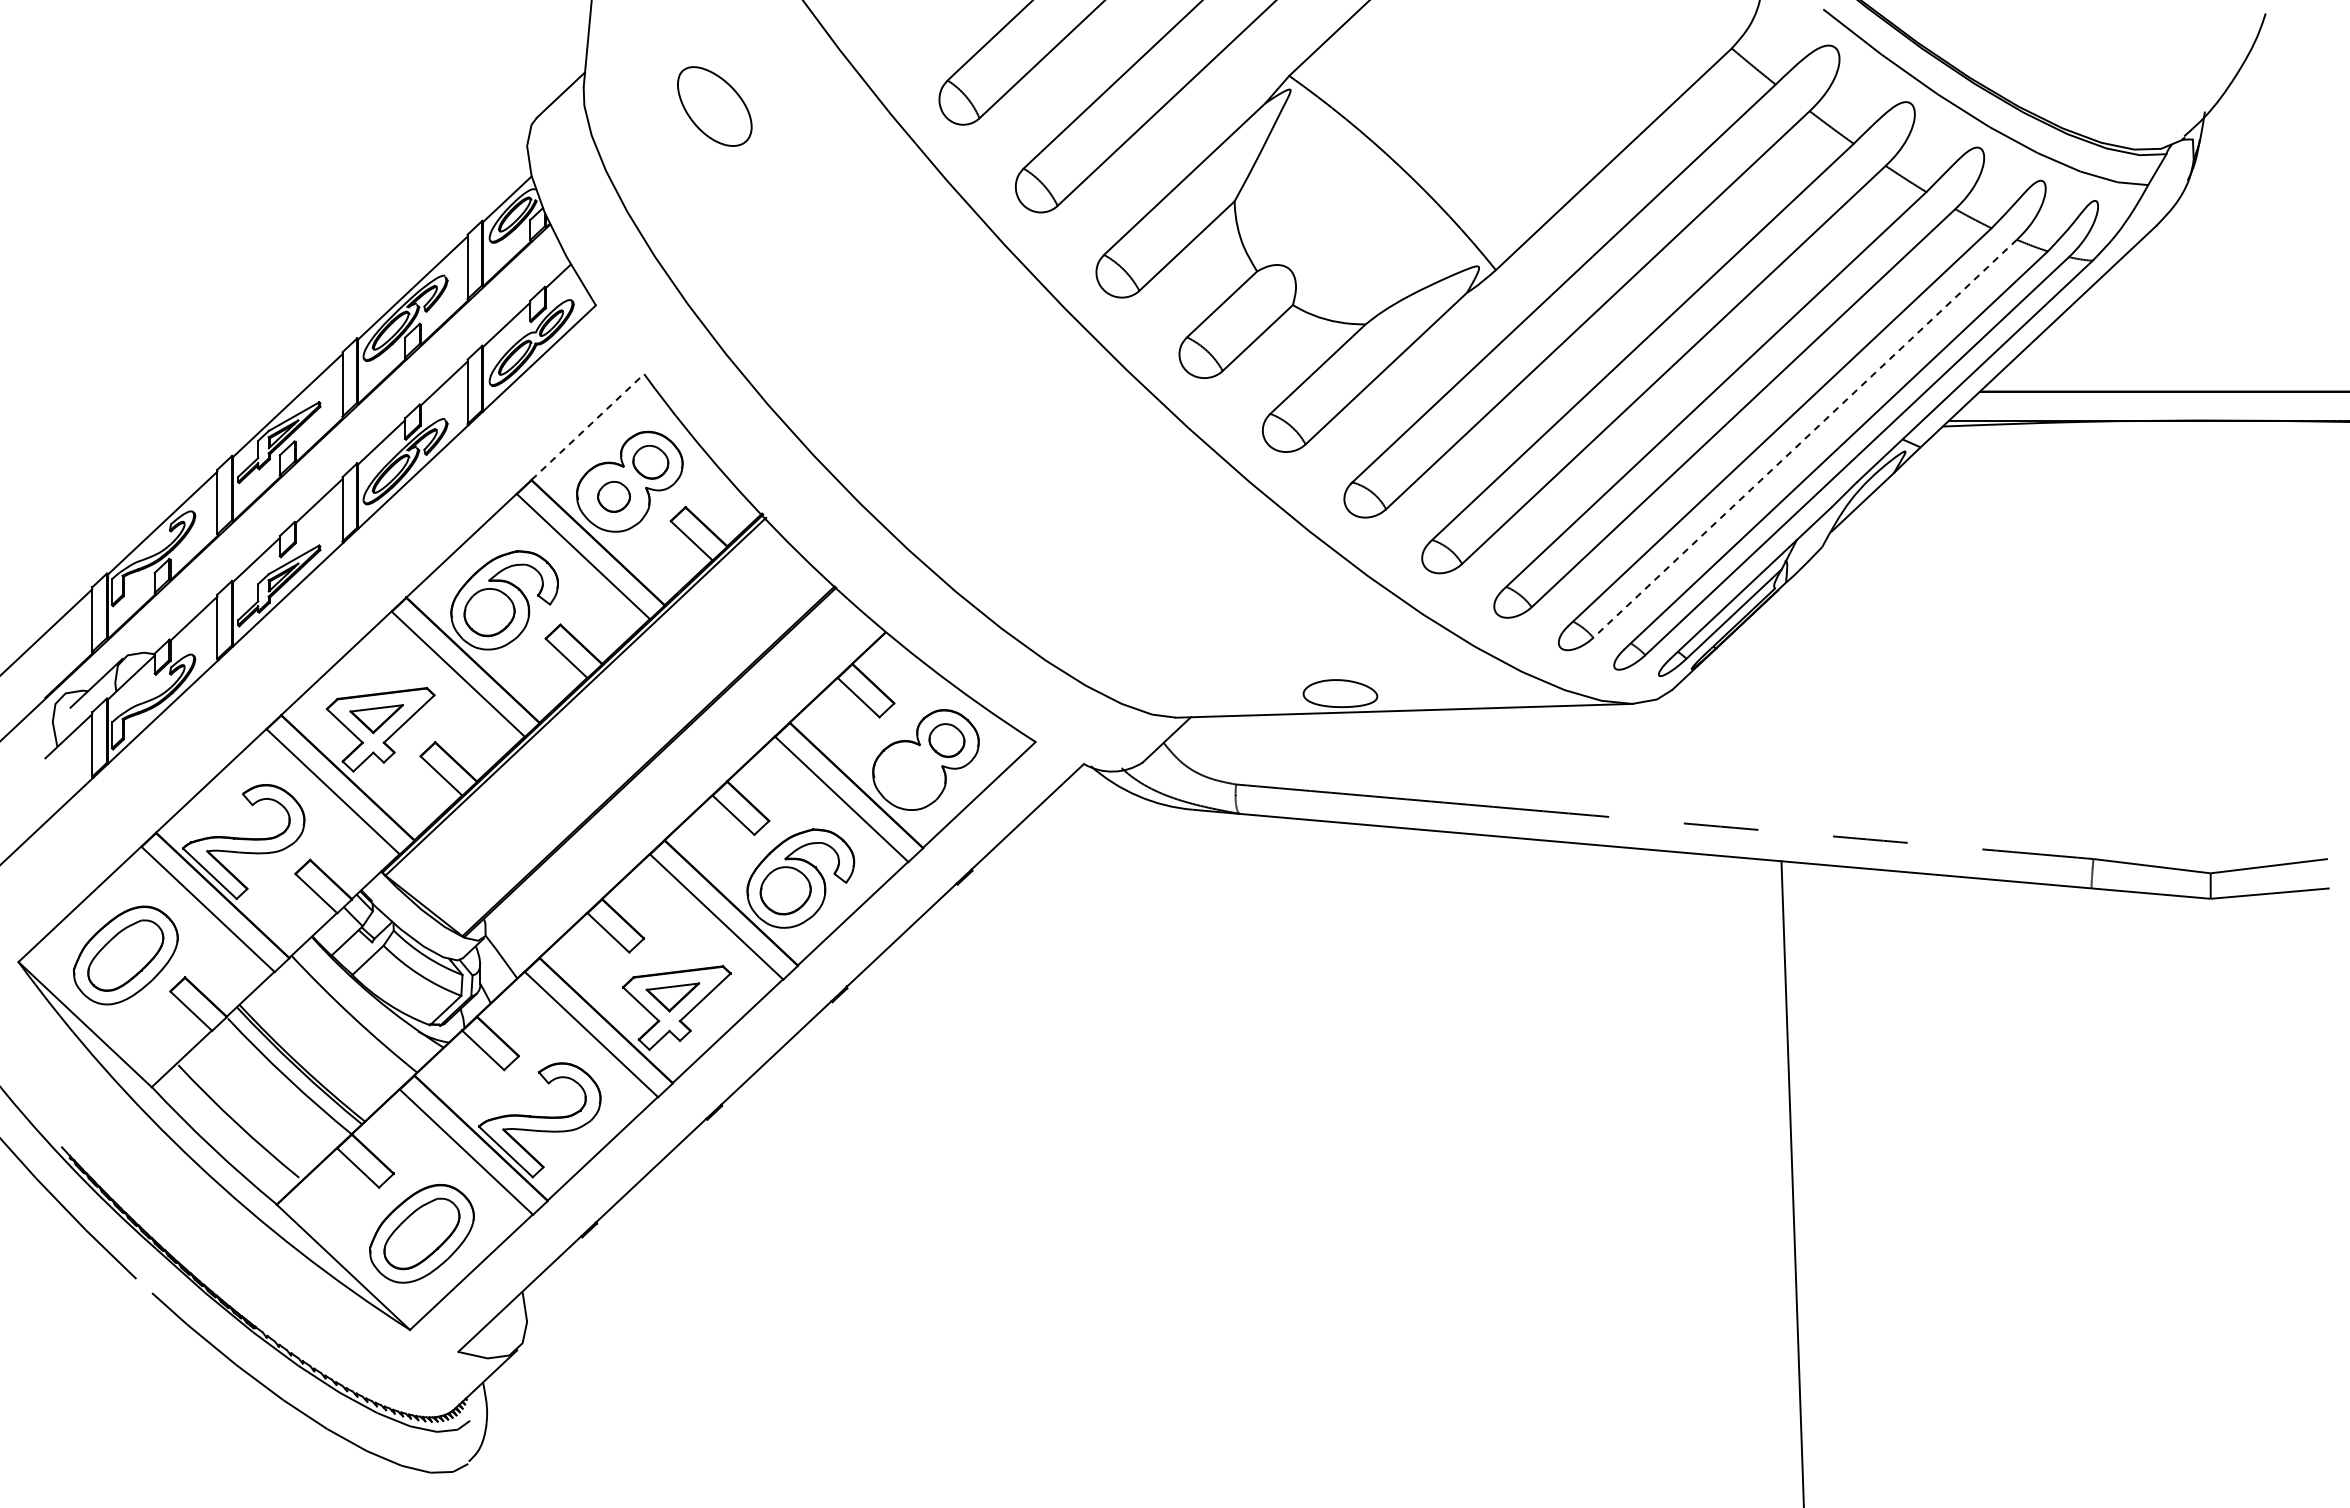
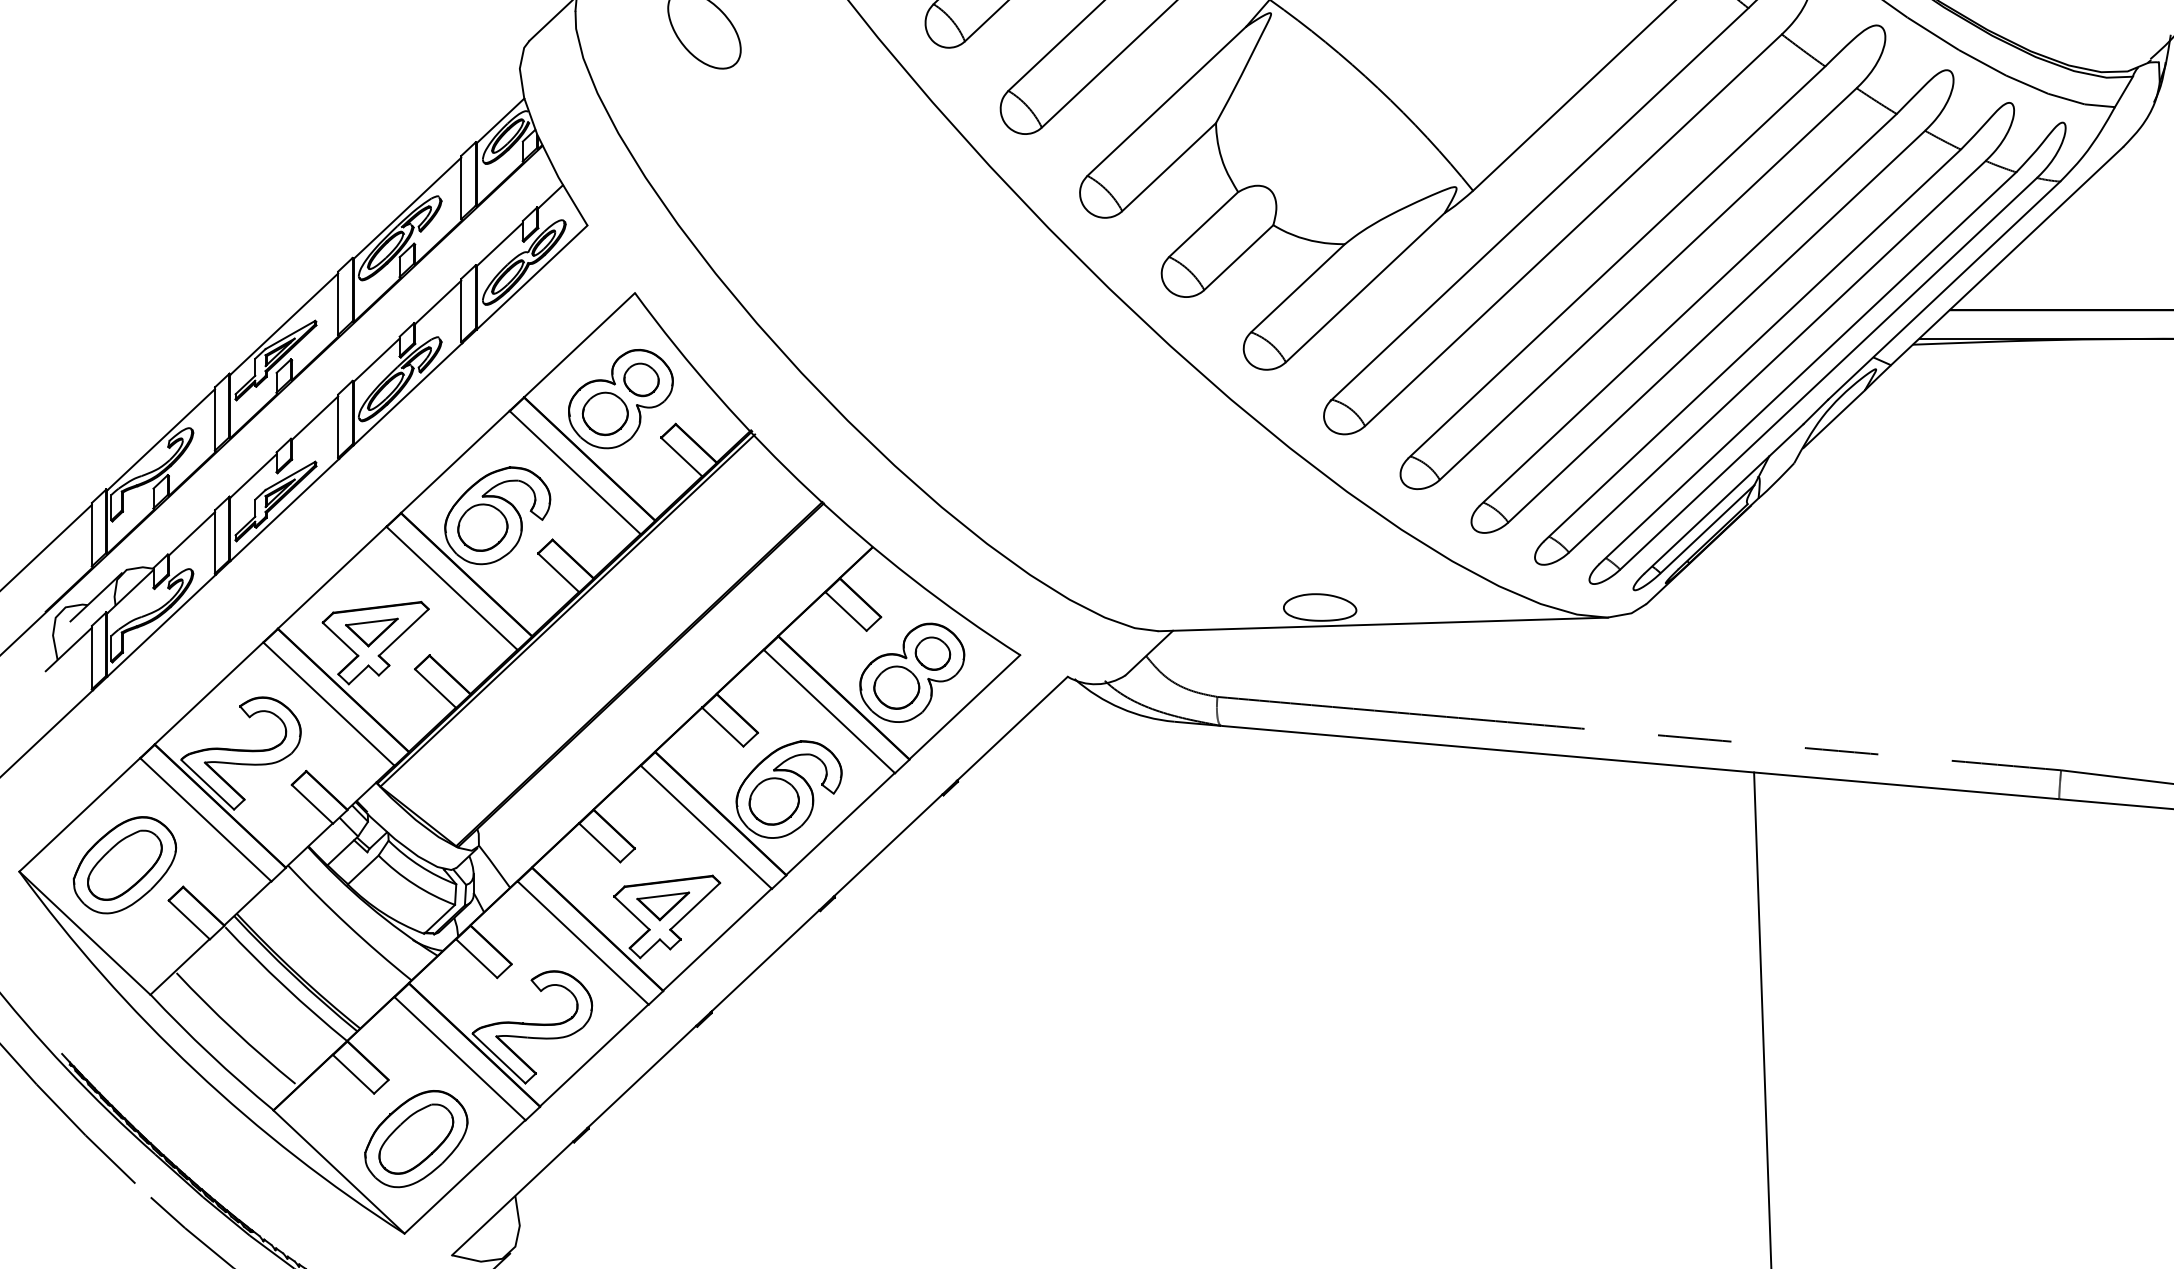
line: (588, 426) -> (580, 344), dashed -> solid
line: (1805, 438) -> (1777, 356), dashed -> solid
part: (613, 496) -> (604, 413), size x1.43
part: (909, 774) -> (896, 687), added

